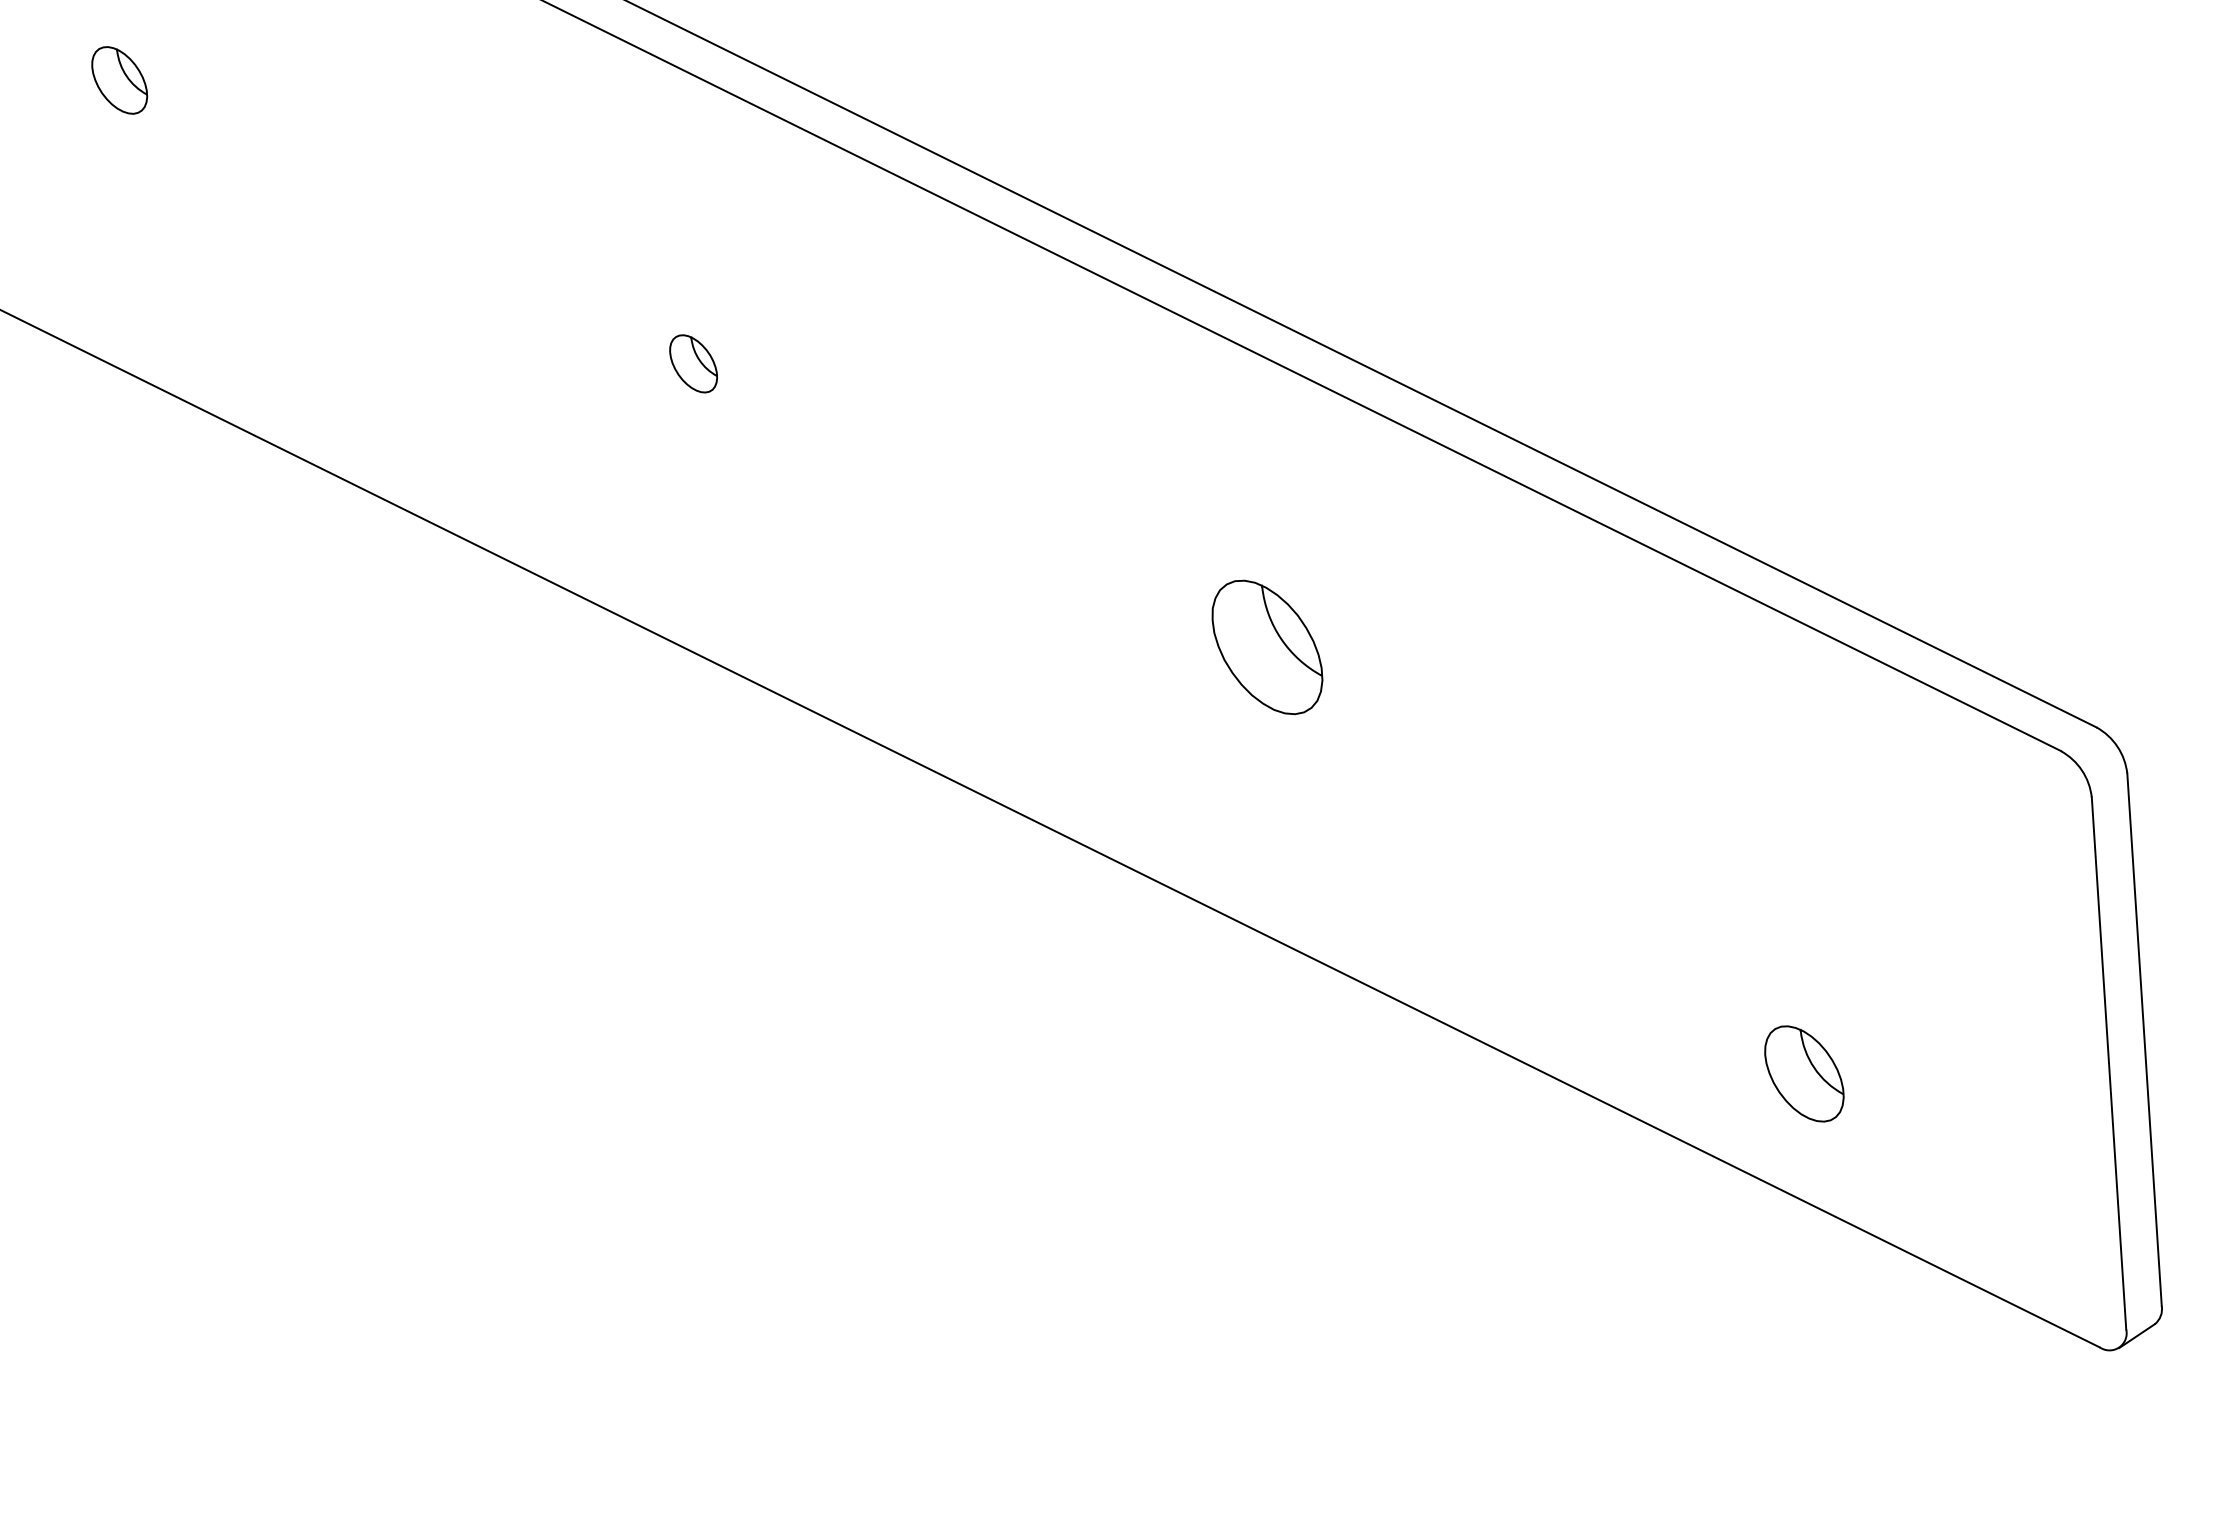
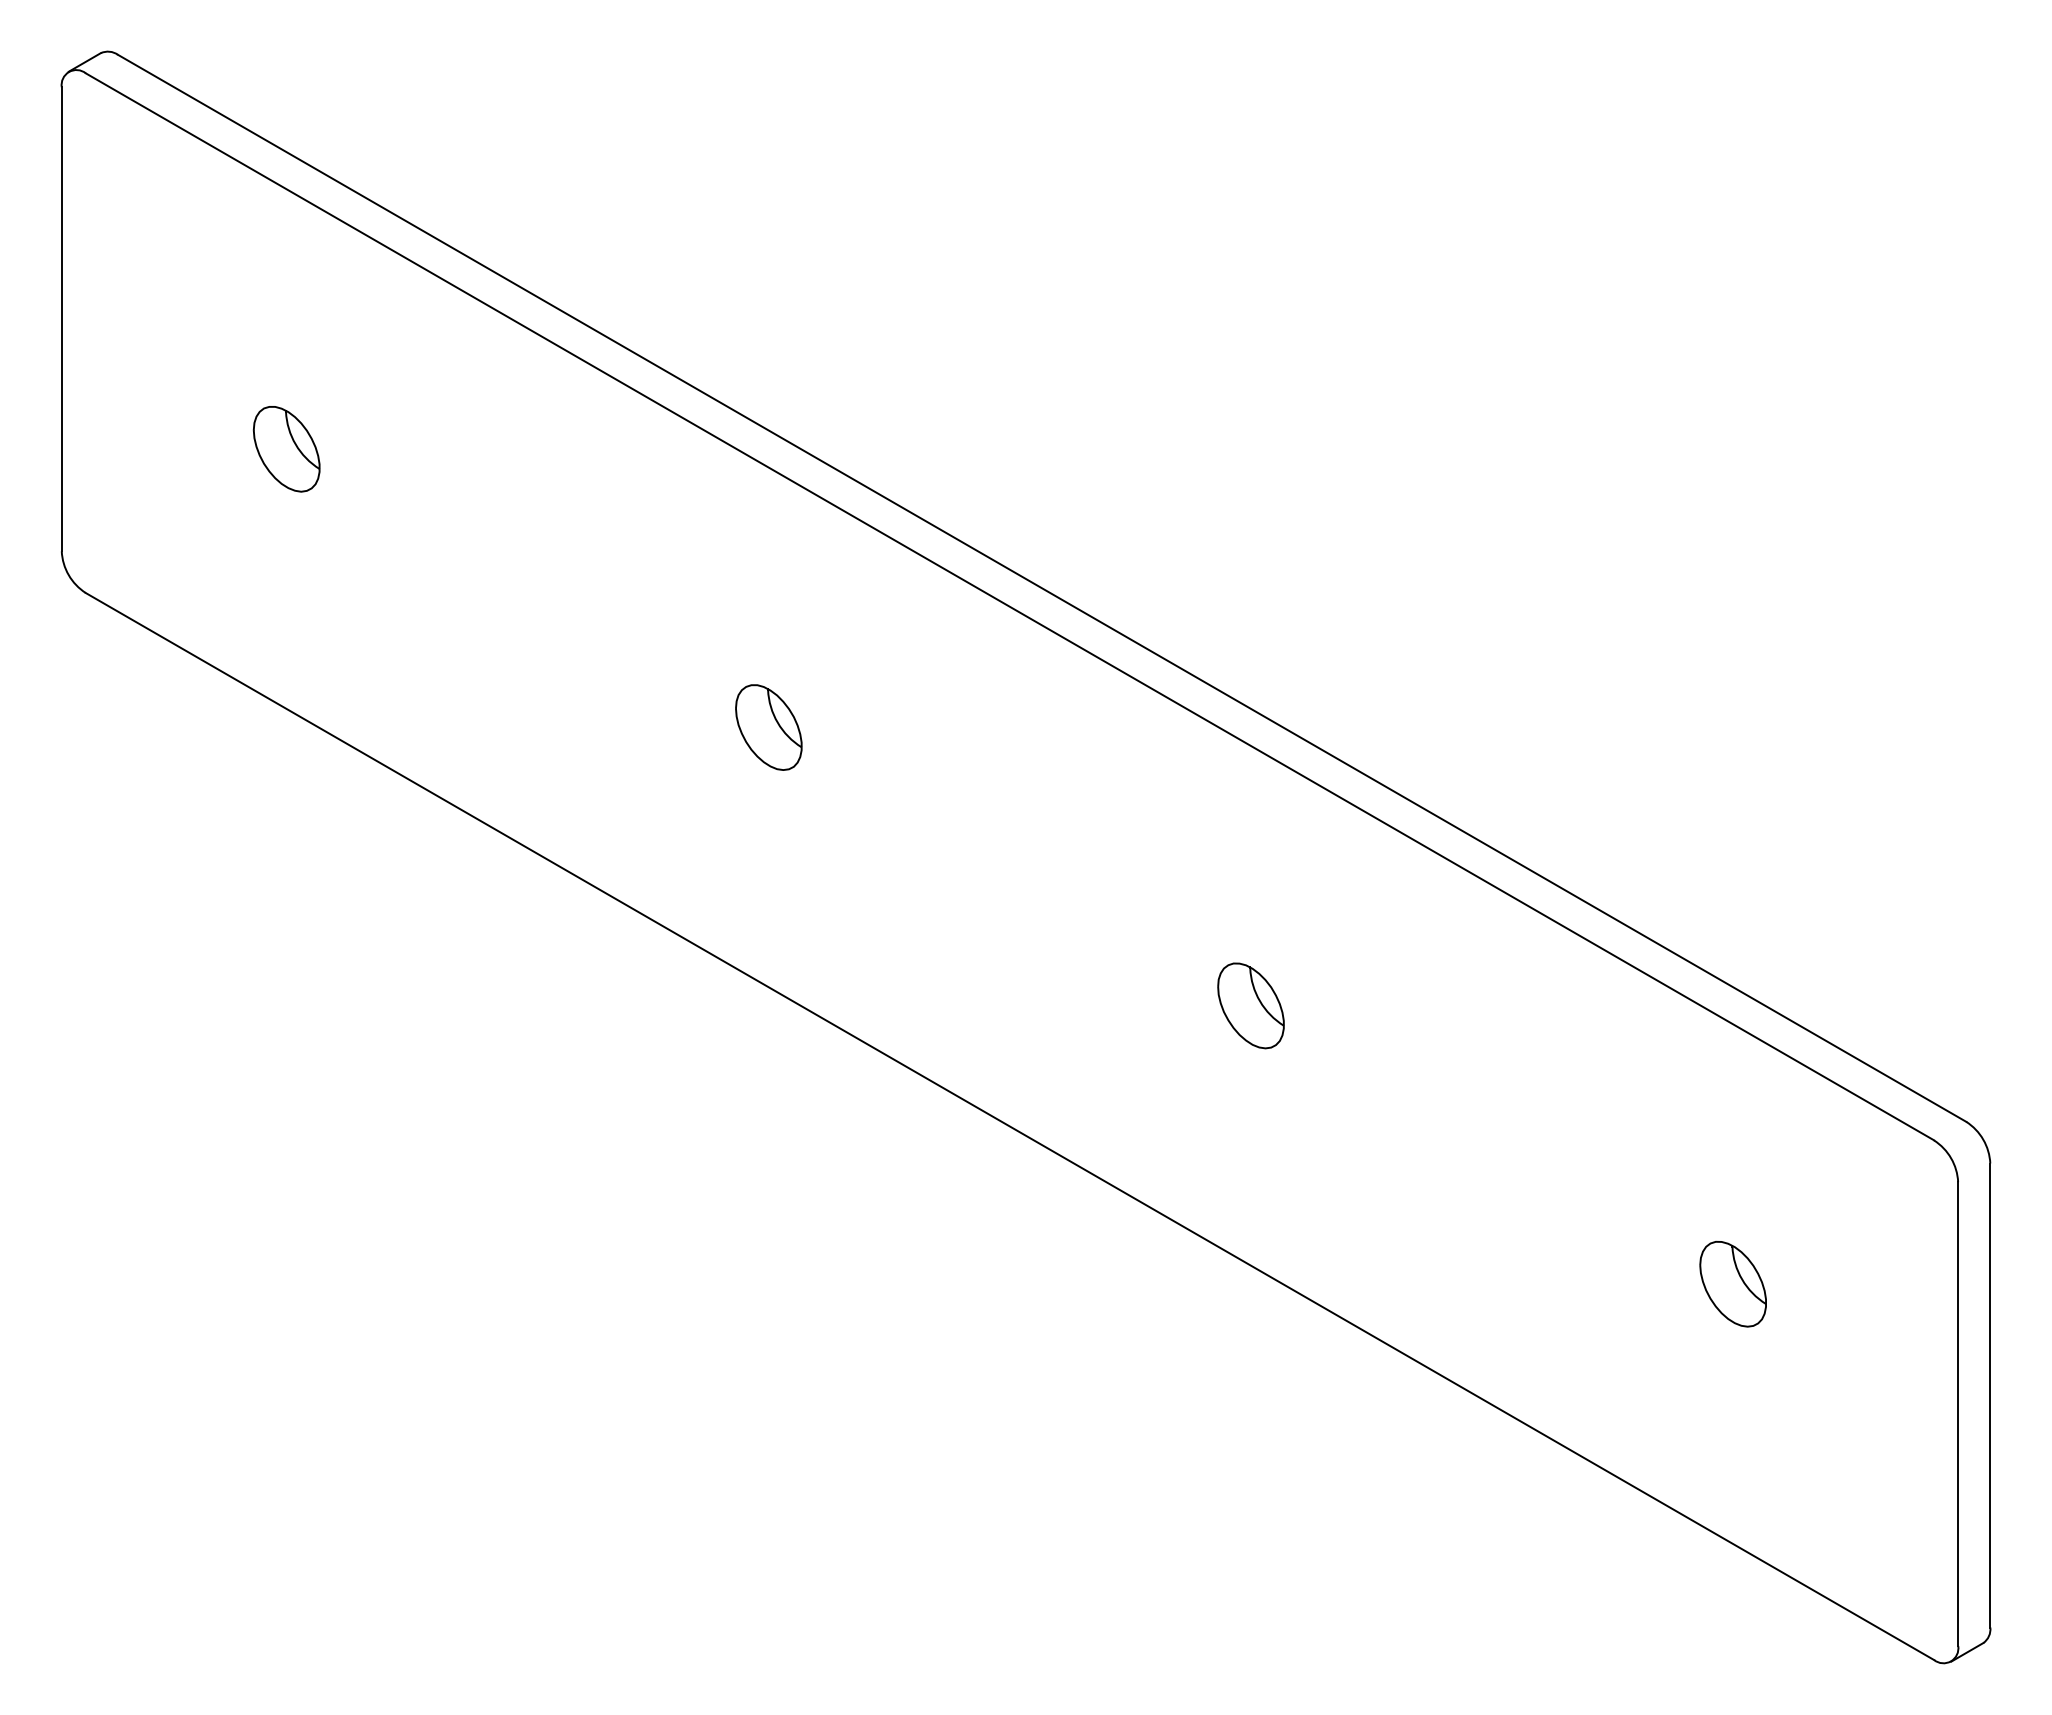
part: (119, 80) -> (286, 449), size x1.43
part: (693, 363) -> (768, 727), size x1.67
part: (1266, 647) -> (1250, 1005), size x0.71
part: (1803, 1073) -> (1732, 1283), moved

